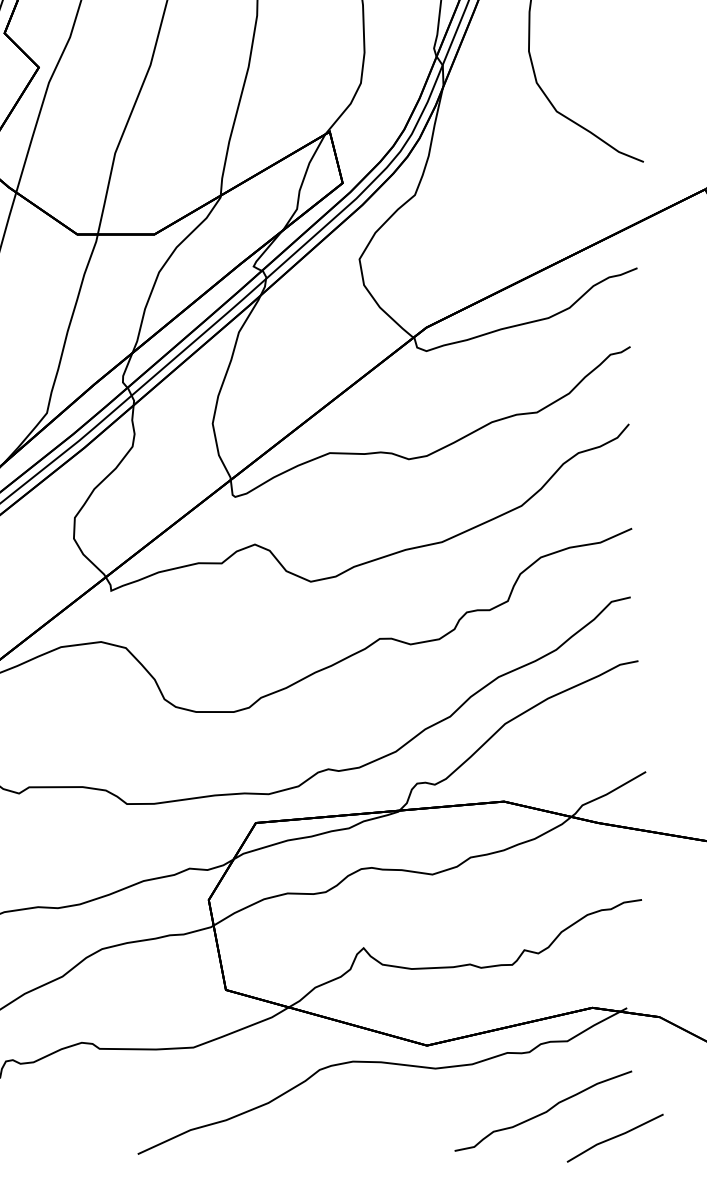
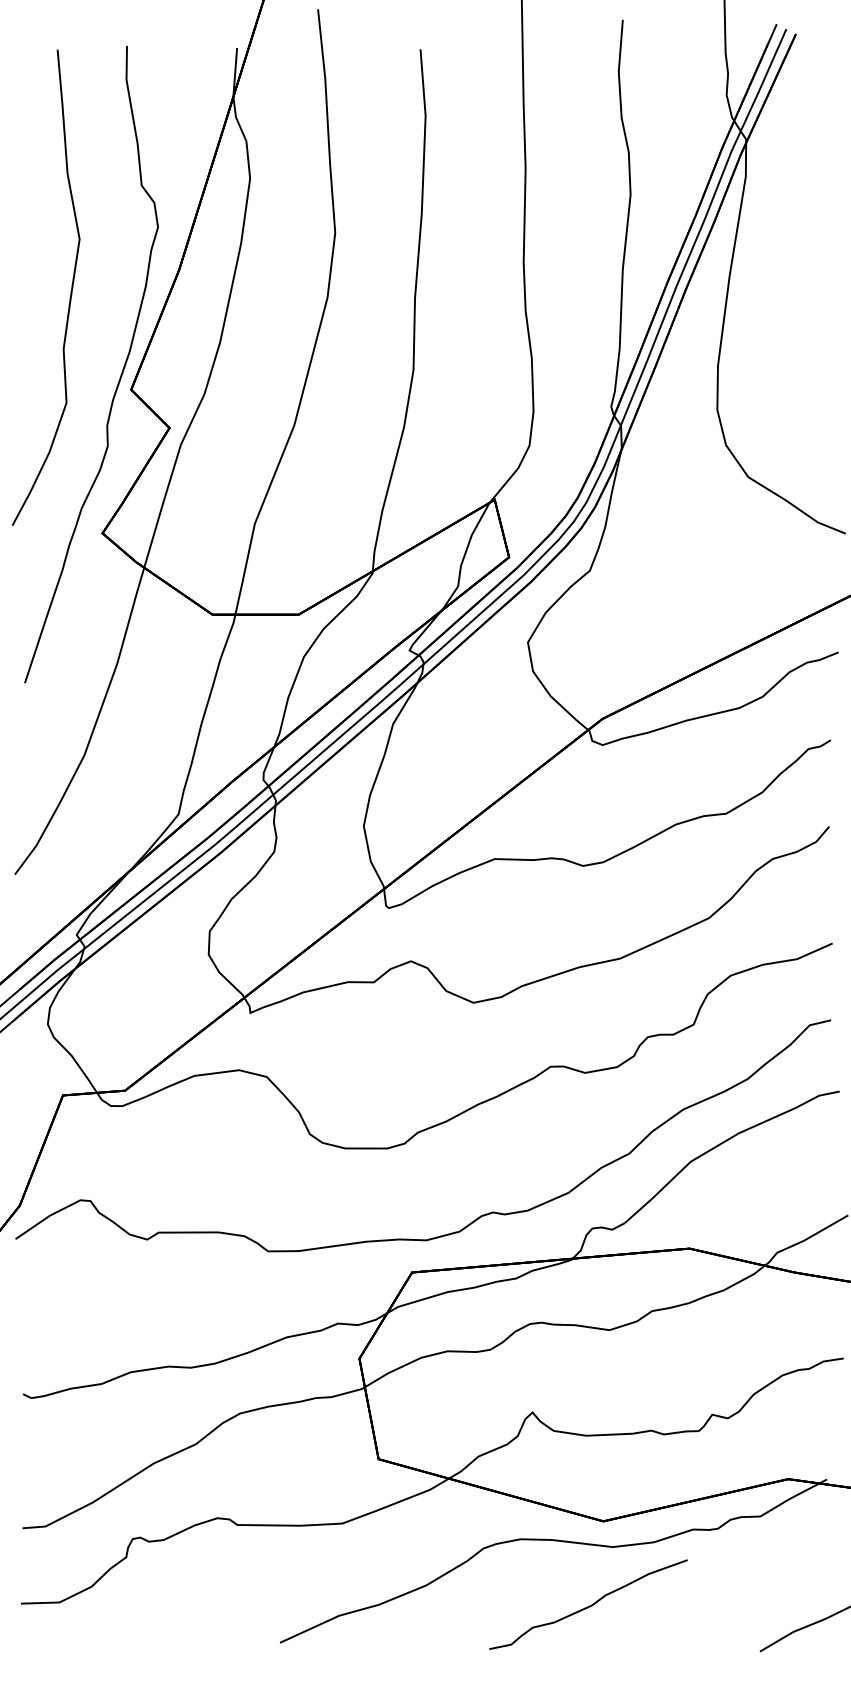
part: (543, 1111) -> (588, 1604), moved

